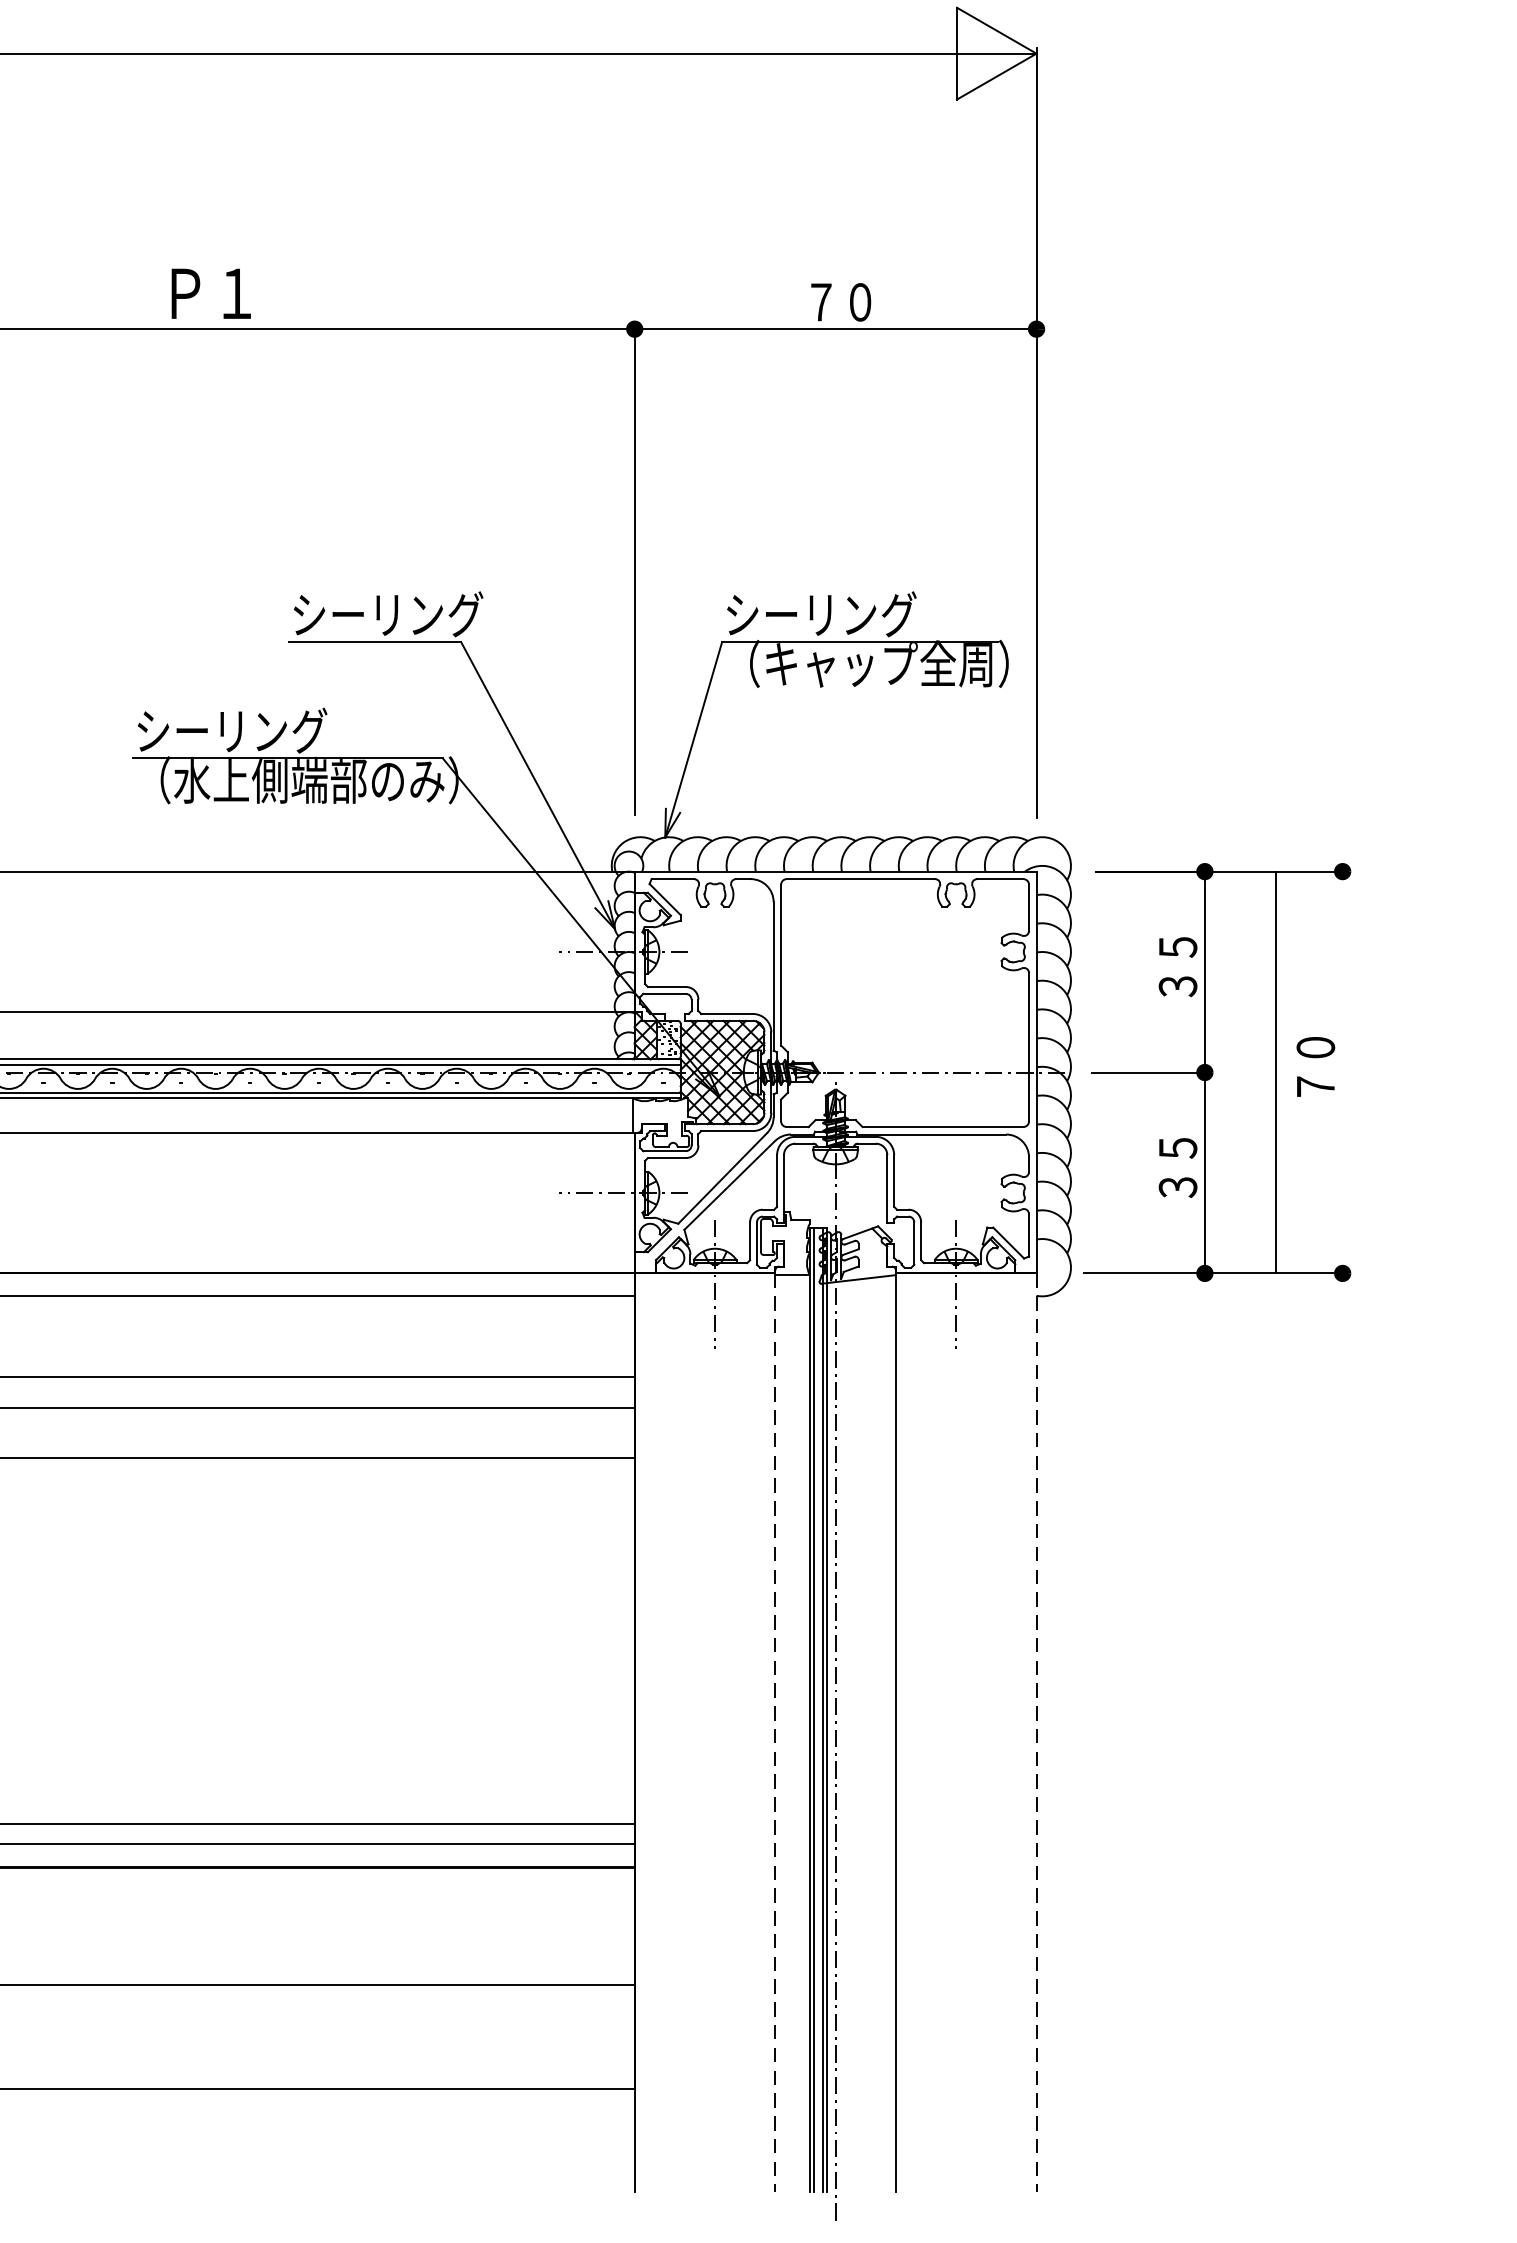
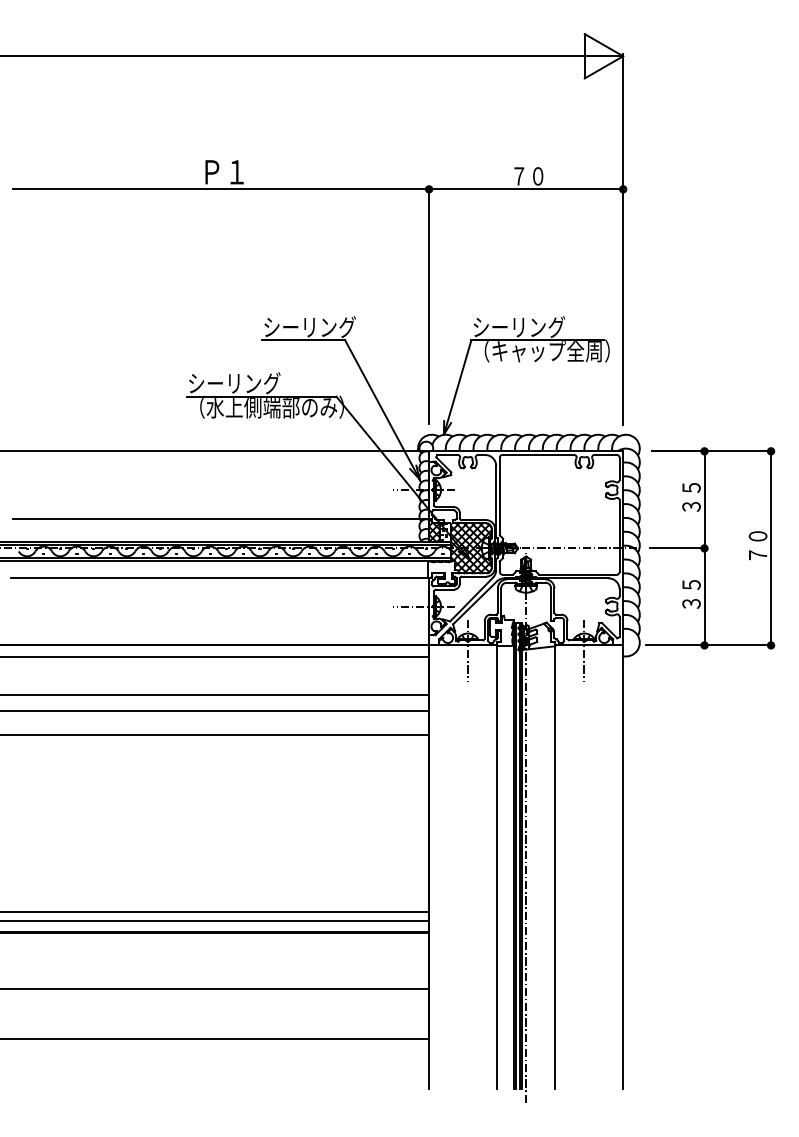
line: (1277, 1072) -> (771, 548), moved
line: (776, 1733) -> (497, 867), dashed -> solid
line: (1037, 1733) -> (623, 867), dashed -> solid

